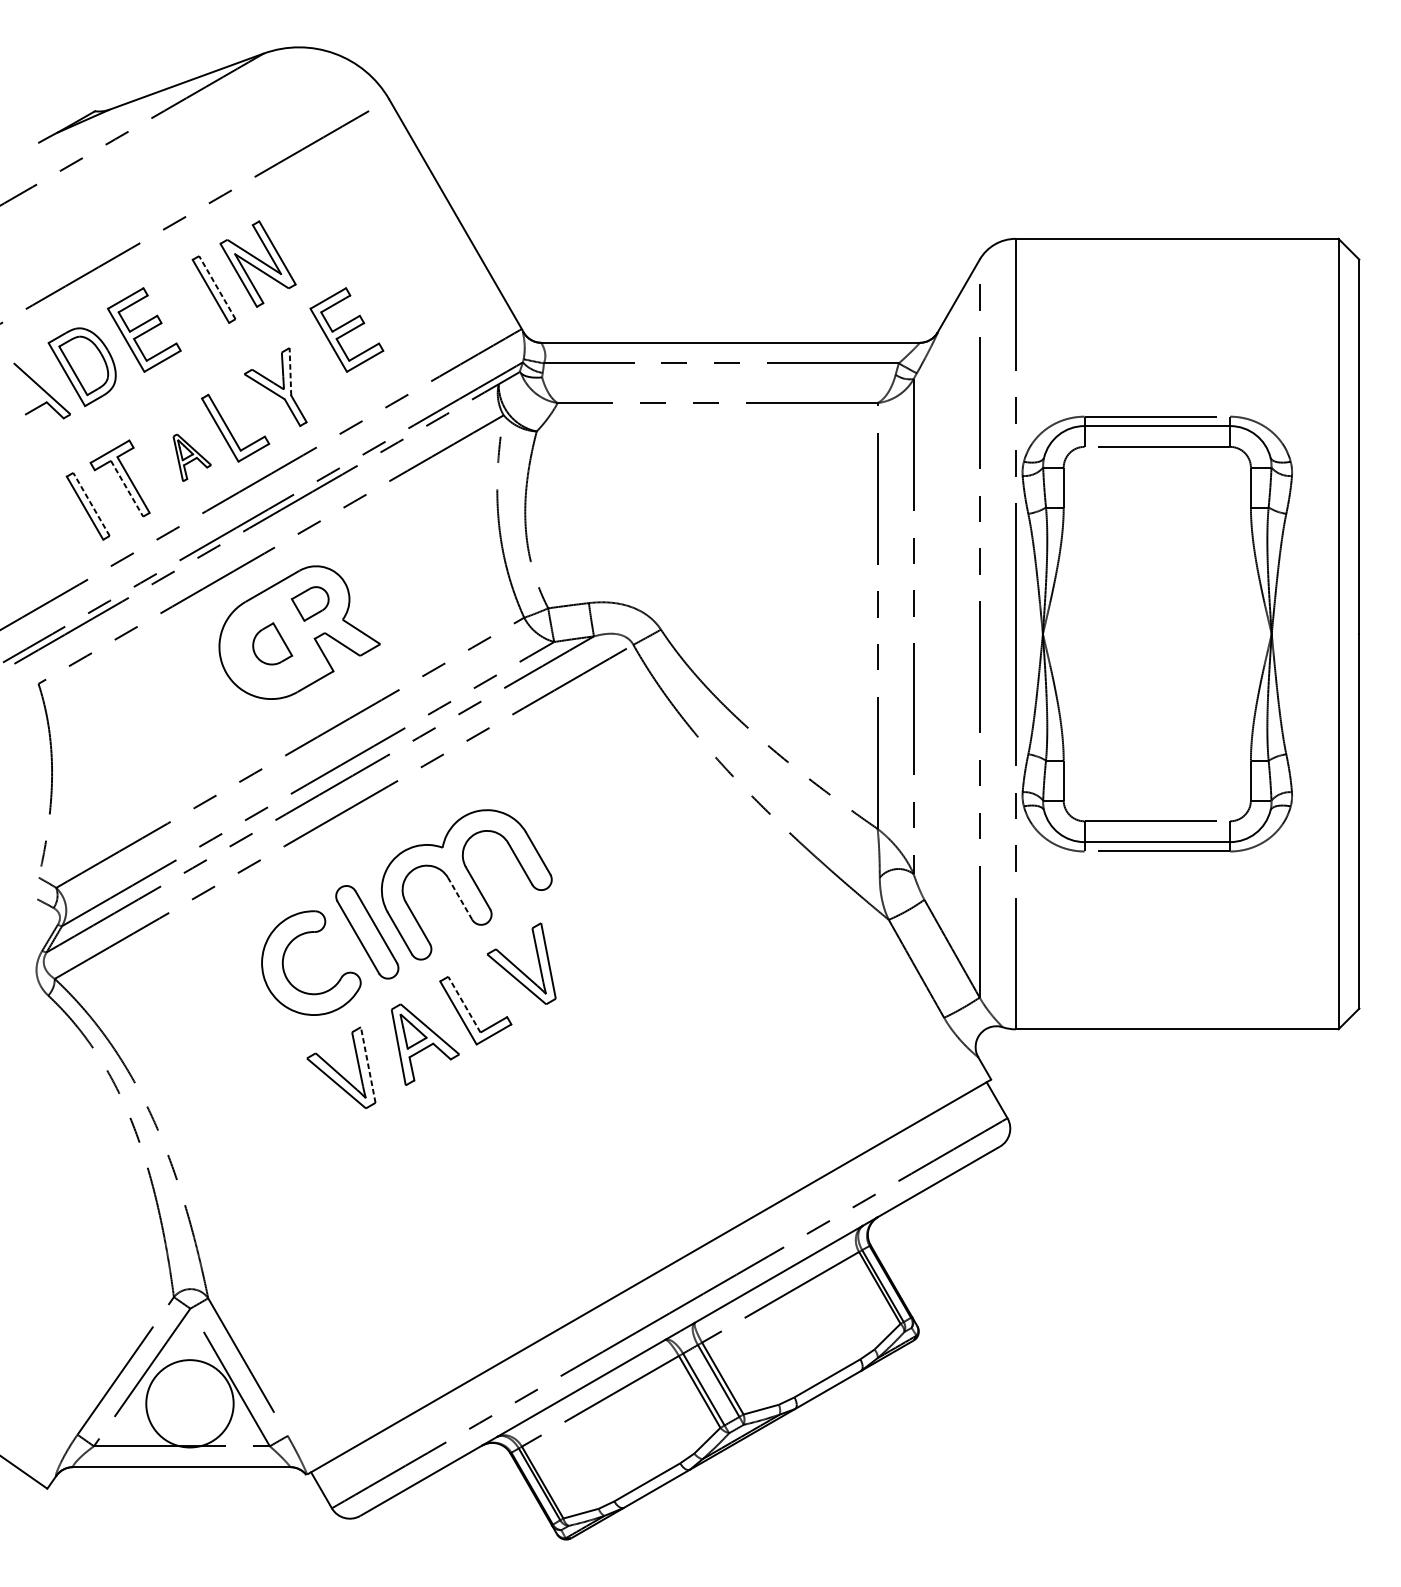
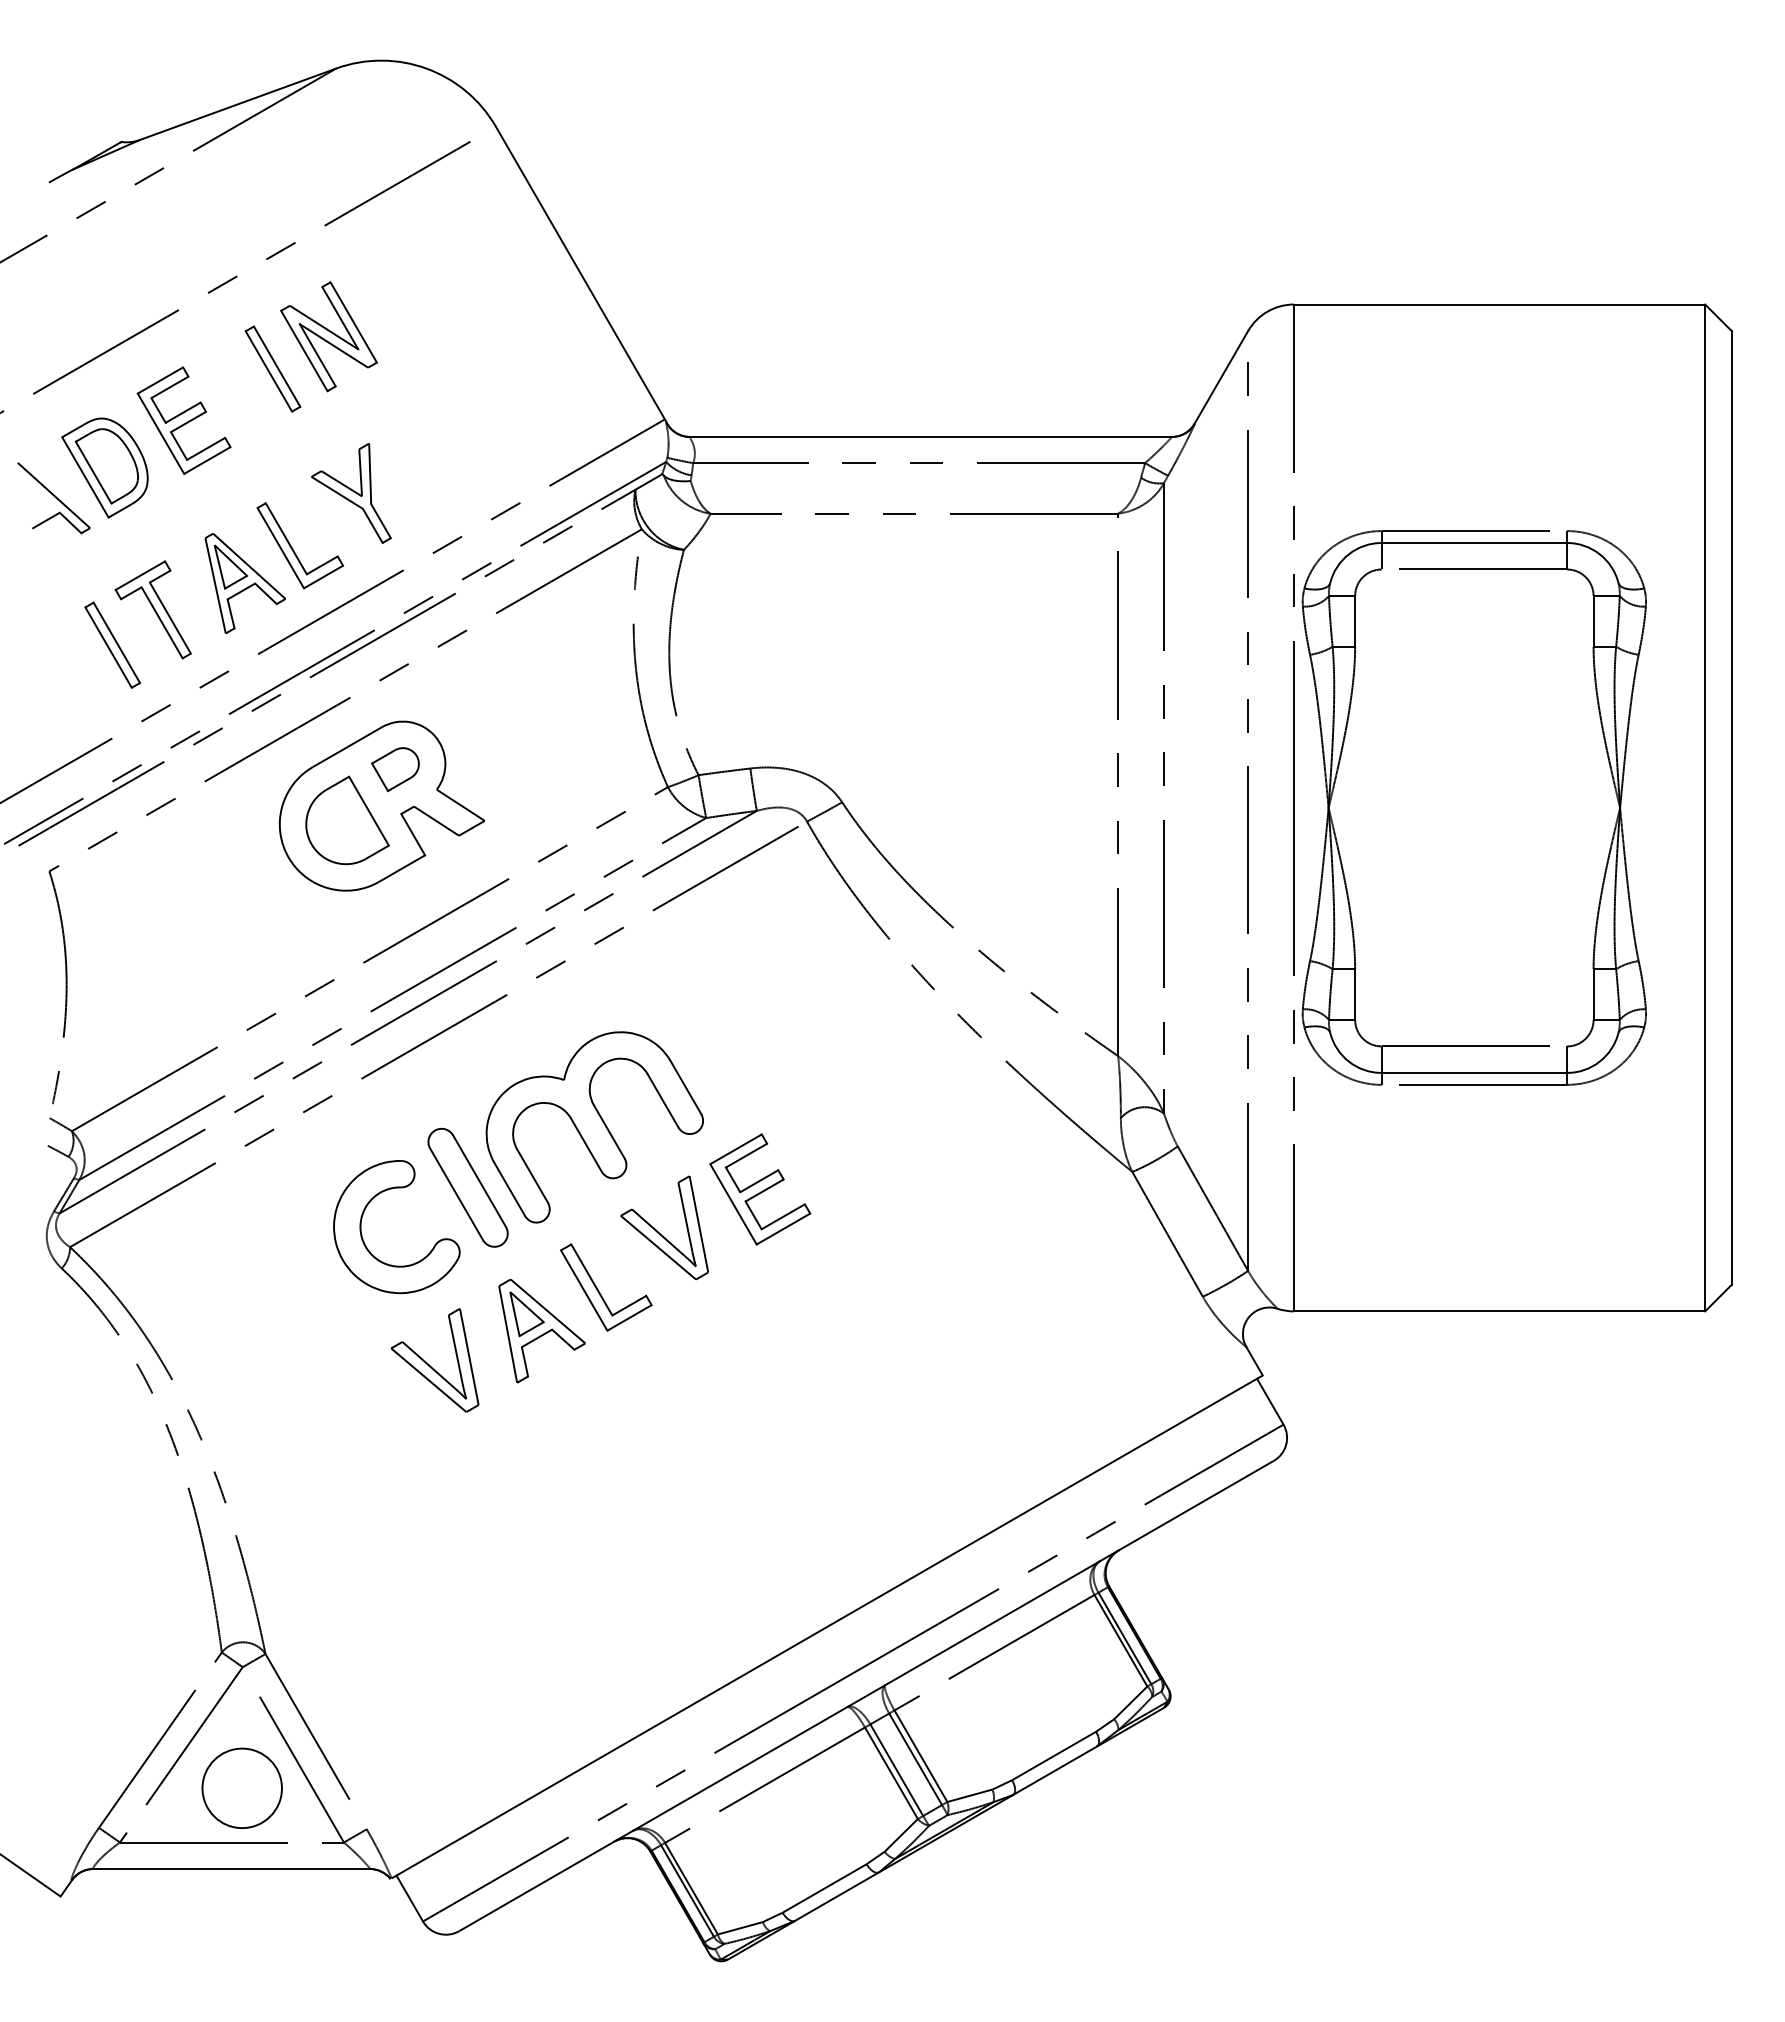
line: (216, 287) -> (276, 366), dashed -> solid
part: (346, 329) -> (441, 420), removed
line: (290, 371) -> (370, 473), dashed -> solid
part: (191, 457) -> (244, 583), size x1.67
line: (127, 489) -> (162, 623), dashed -> solid
line: (91, 504) -> (116, 642), dashed -> solid
part: (272, 643) -> (347, 820), size x1.67
line: (460, 899) -> (586, 1145), dashed -> solid
part: (596, 933) -> (760, 1189), added
line: (464, 1004) -> (591, 1279), dashed -> solid
line: (368, 1064) -> (469, 1356), dashed -> solid
circle: (189, 1403) -> (241, 1788), size x0.71

